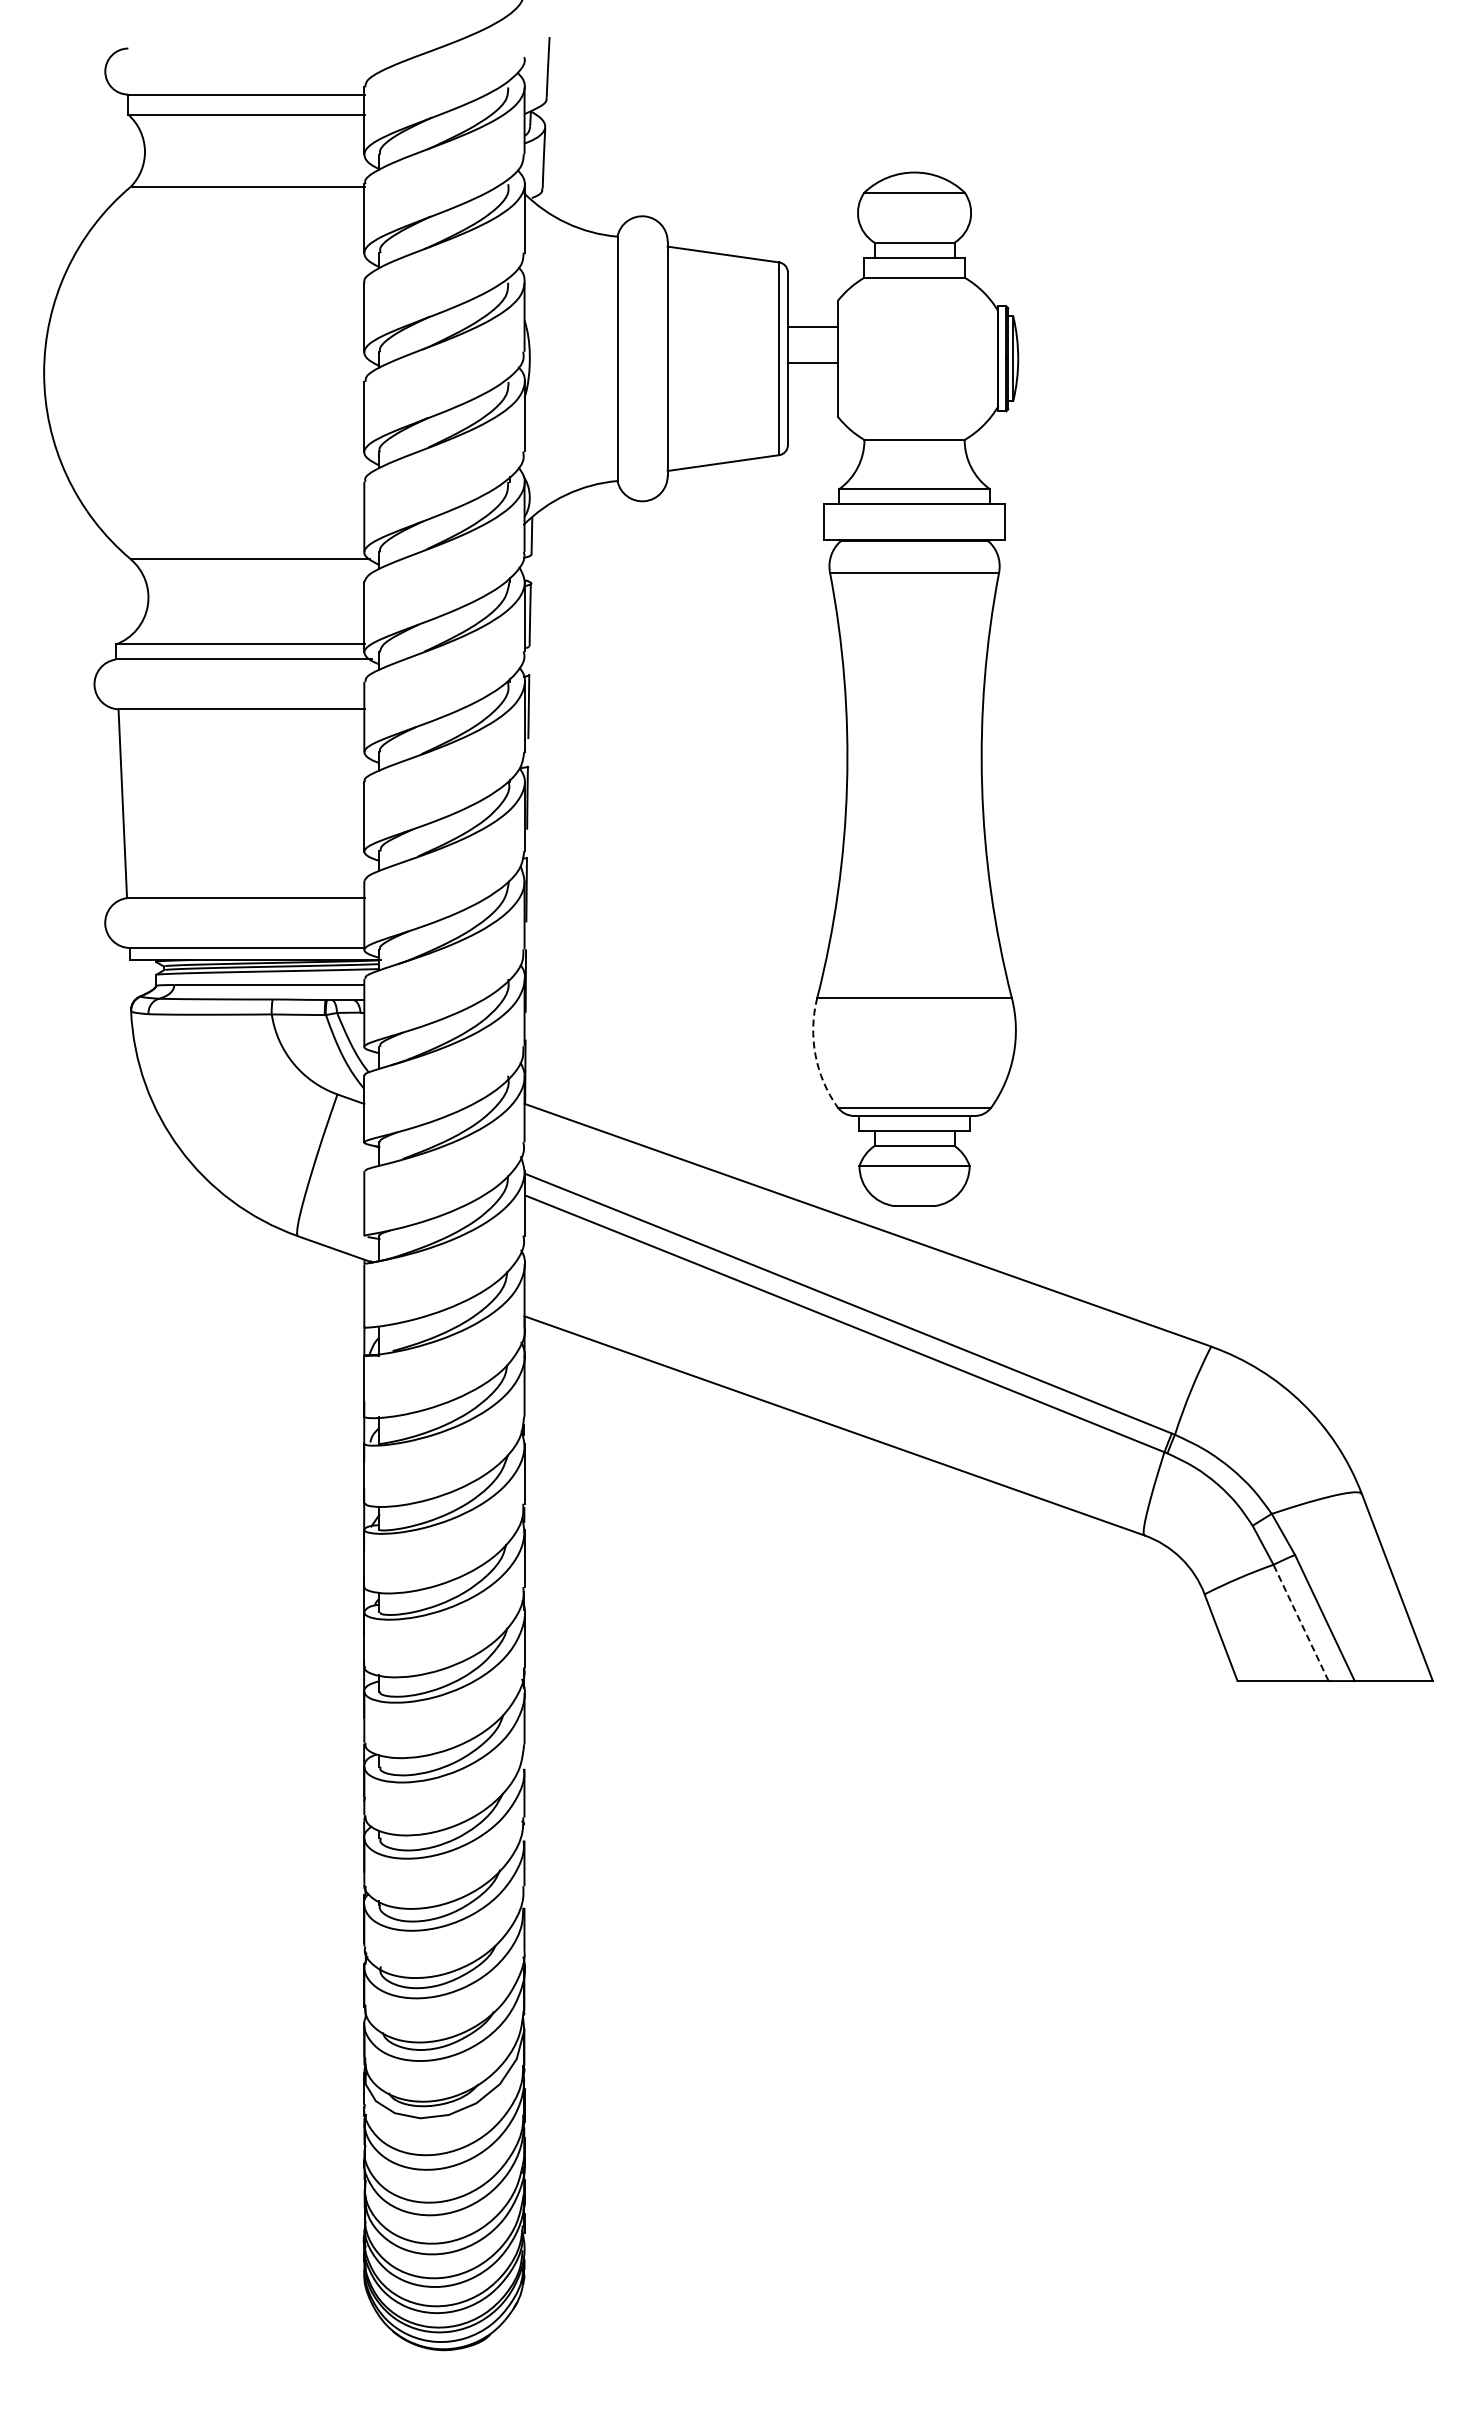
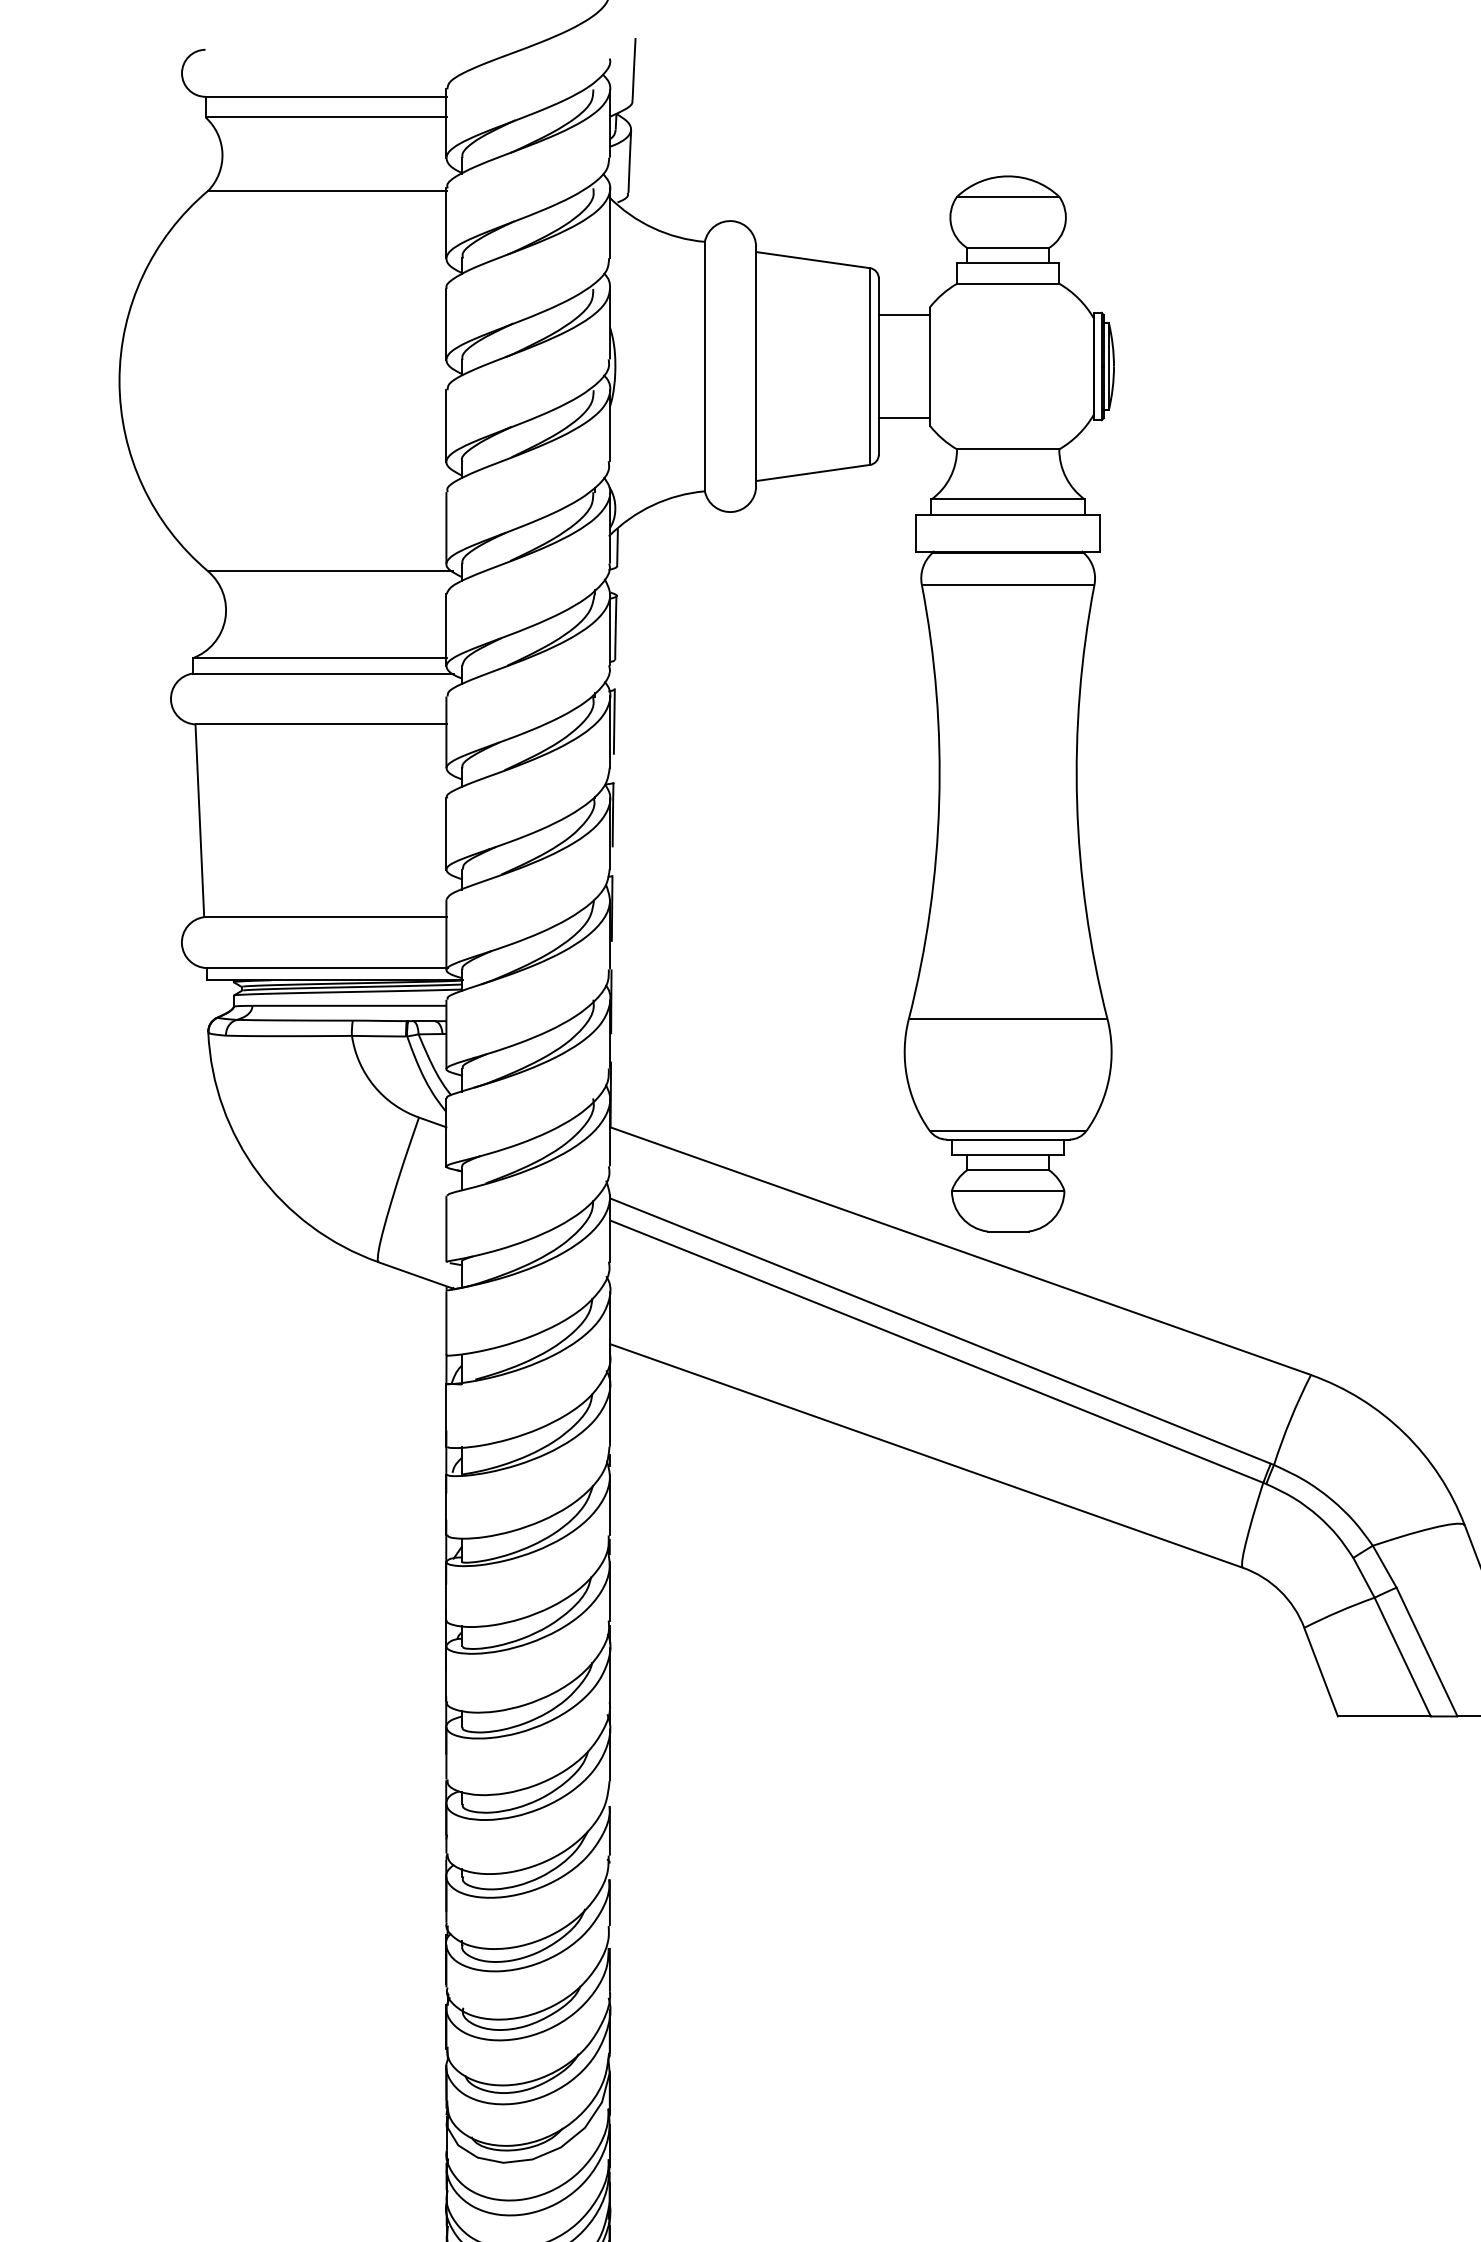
line: (812, 326) -> (903, 417), moved
line: (812, 362) -> (903, 315), moved
arc: (815, 1055) -> (907, 1077), dashed -> solid
line: (1300, 1622) -> (1402, 1656), dashed -> solid

